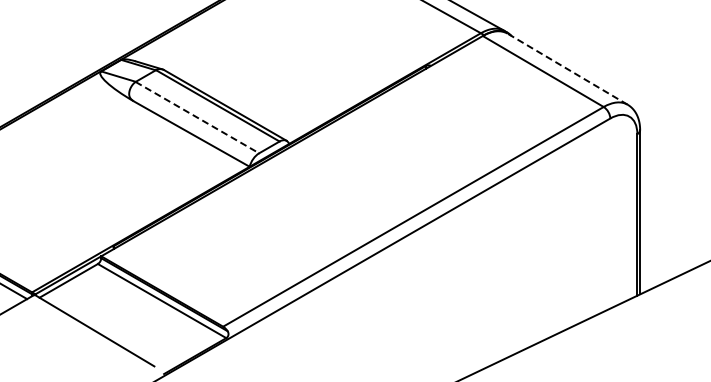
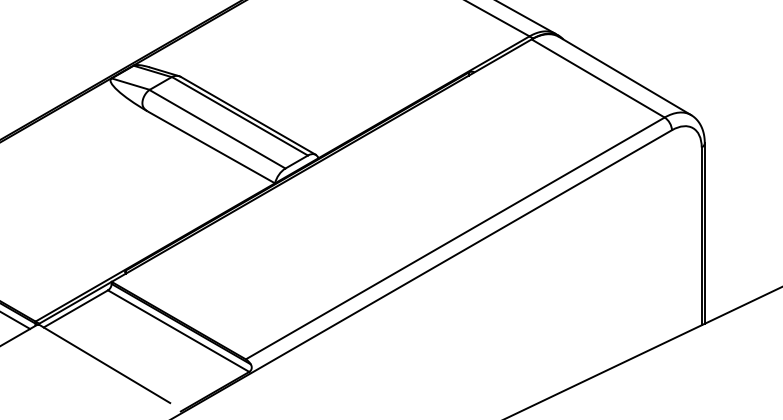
line: (567, 69) -> (624, 76), dashed -> solid
line: (197, 117) -> (217, 129), dashed -> solid

